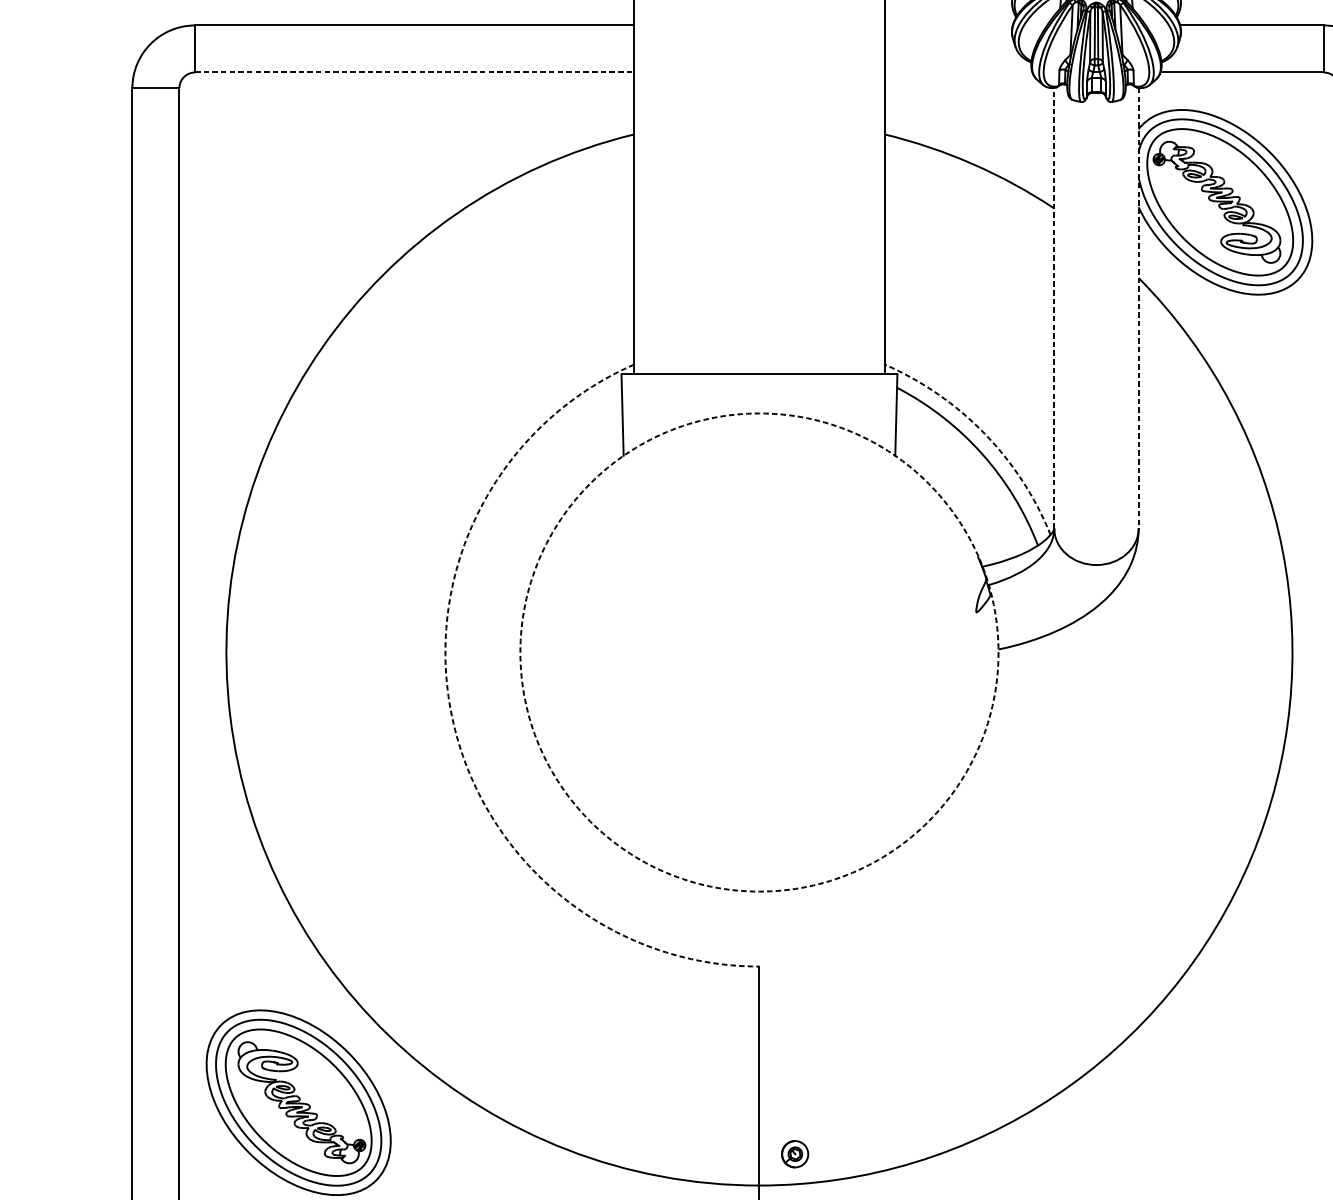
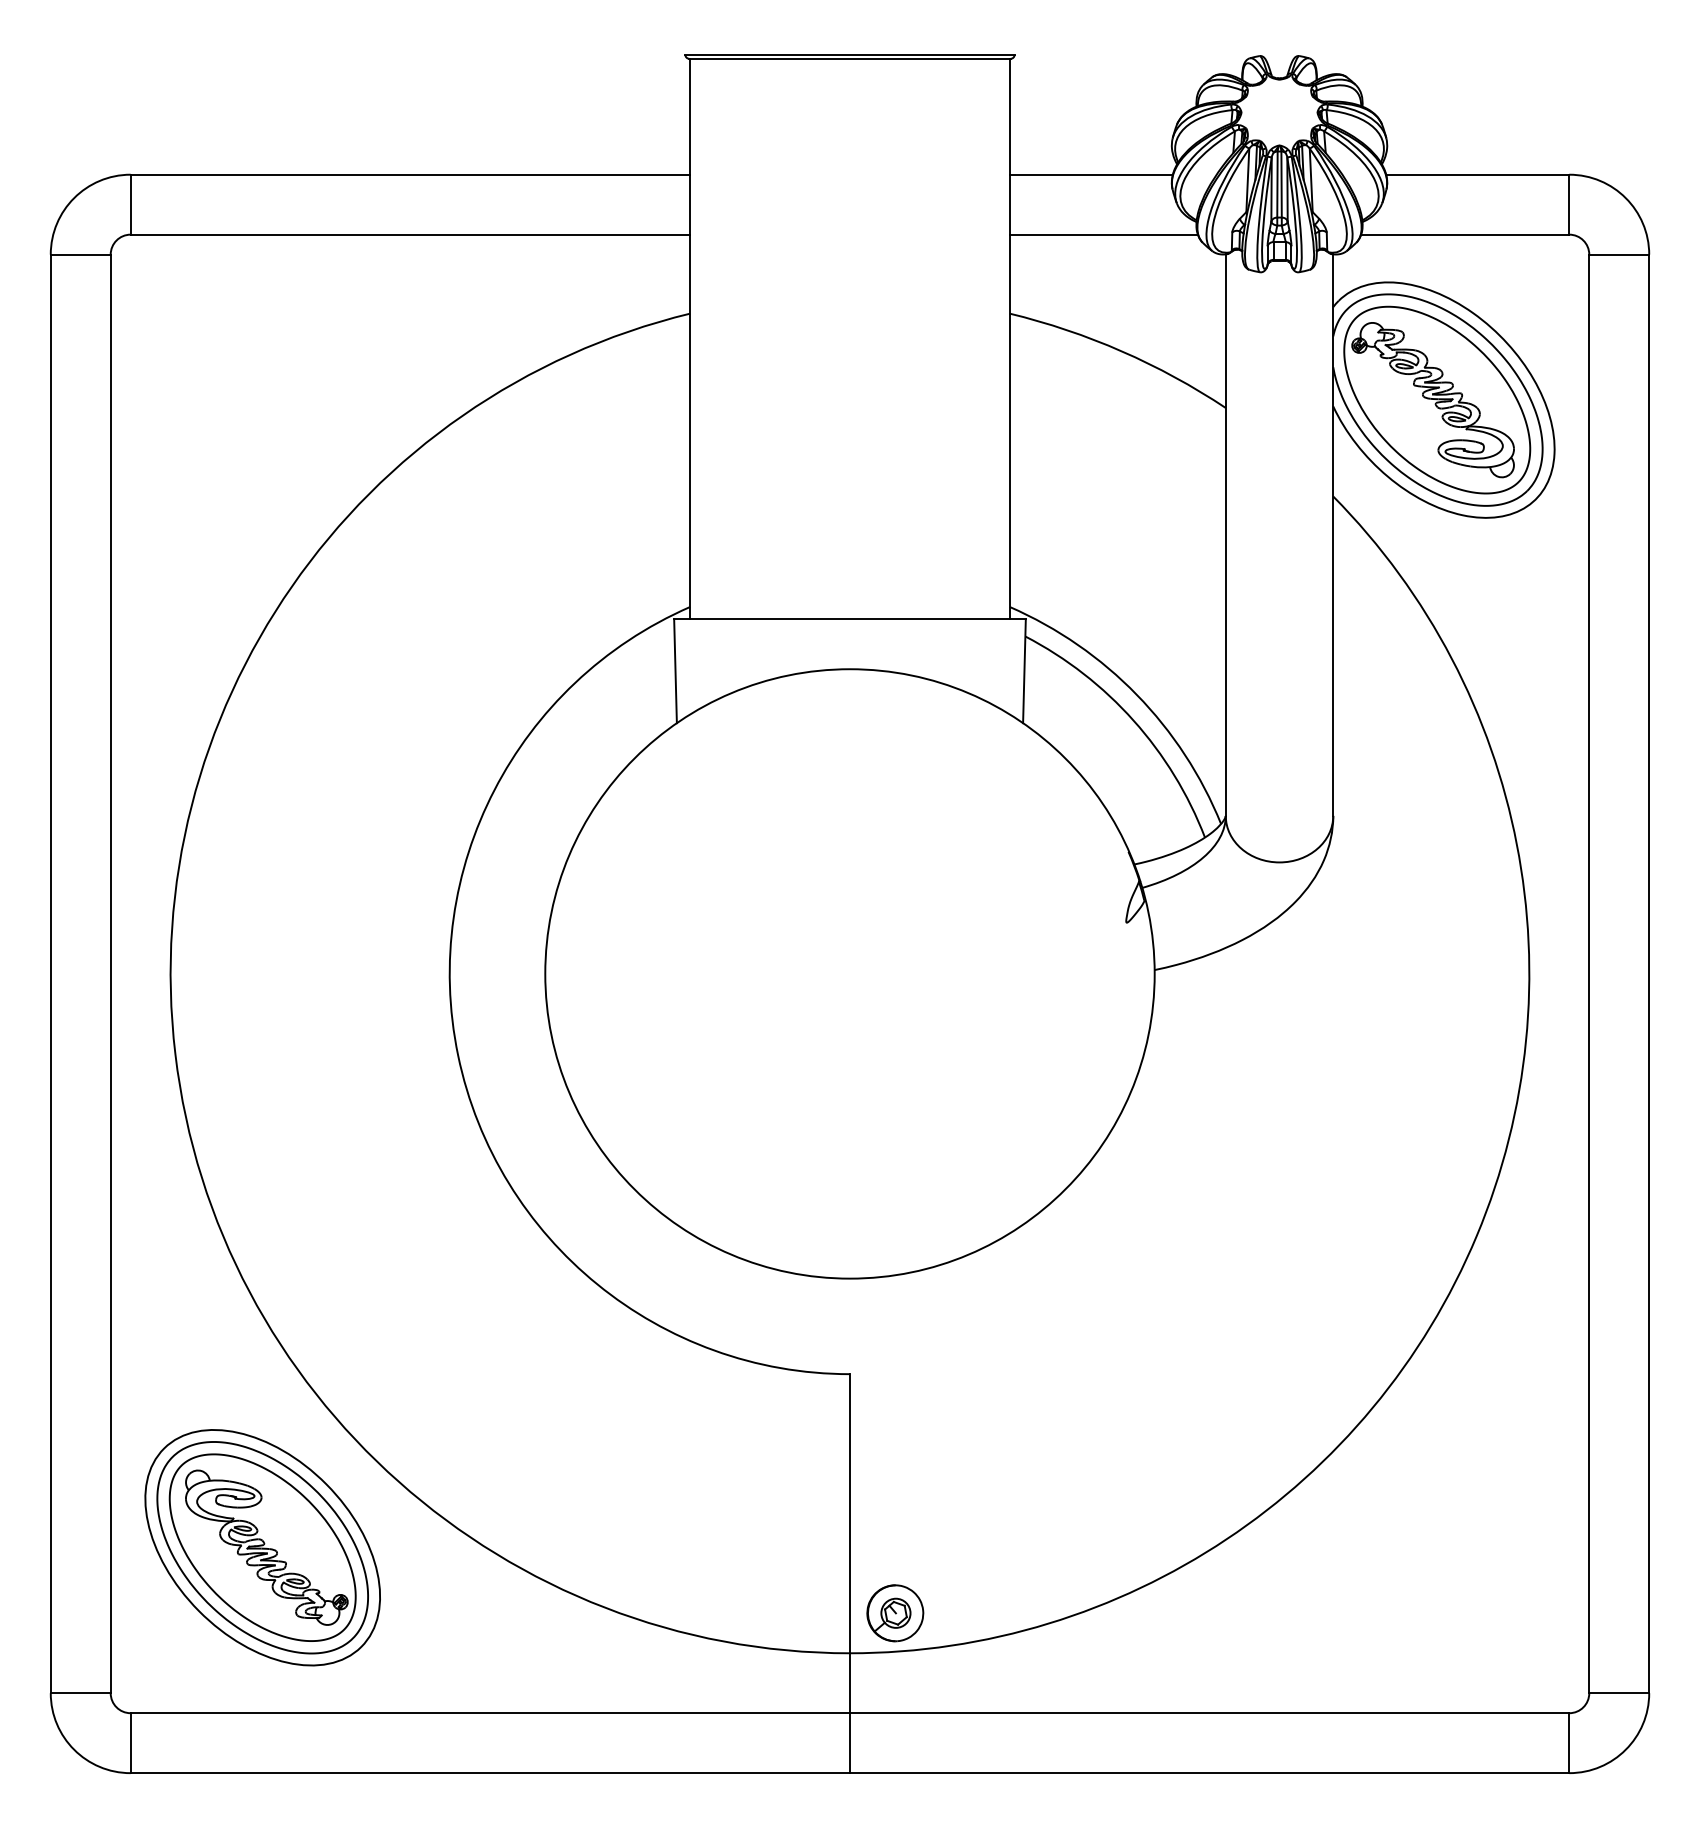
line: (948, 25) -> (1090, 174), added
line: (414, 72) -> (410, 234), dashed -> solid
line: (958, 72) -> (1103, 234), added
line: (1054, 308) -> (1225, 535), dashed -> solid
line: (1138, 308) -> (1333, 535), dashed -> solid
arc: (984, 433) -> (1136, 694), dashed -> solid
circle: (759, 652) -> (849, 973), dashed -> solid
arc: (452, 716) -> (458, 1055), dashed -> solid
part: (795, 1154) -> (895, 1613), size x1.67

